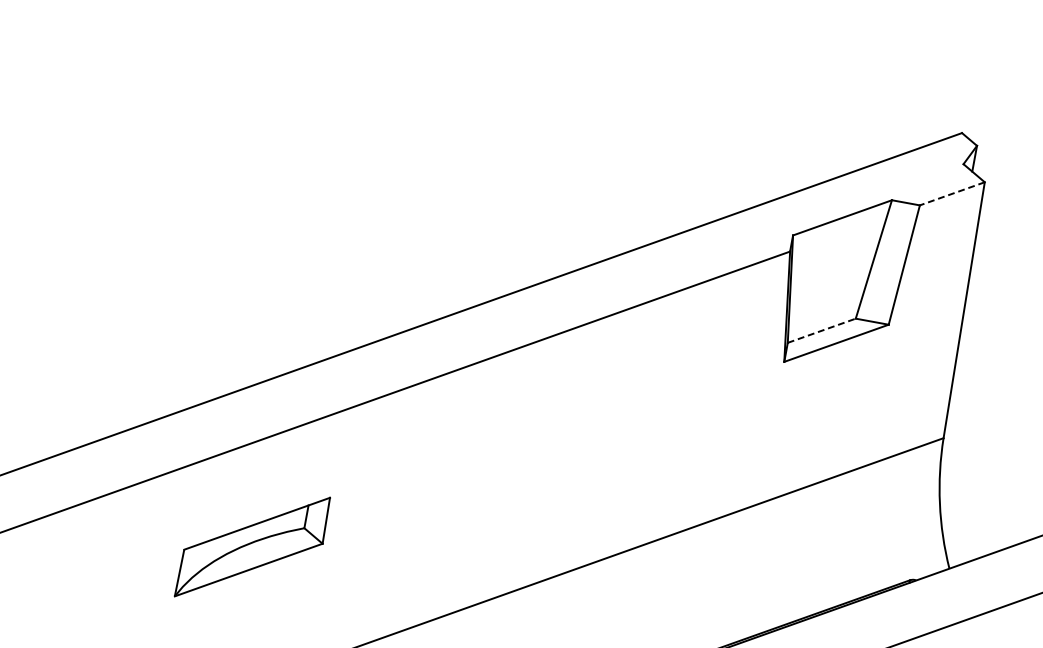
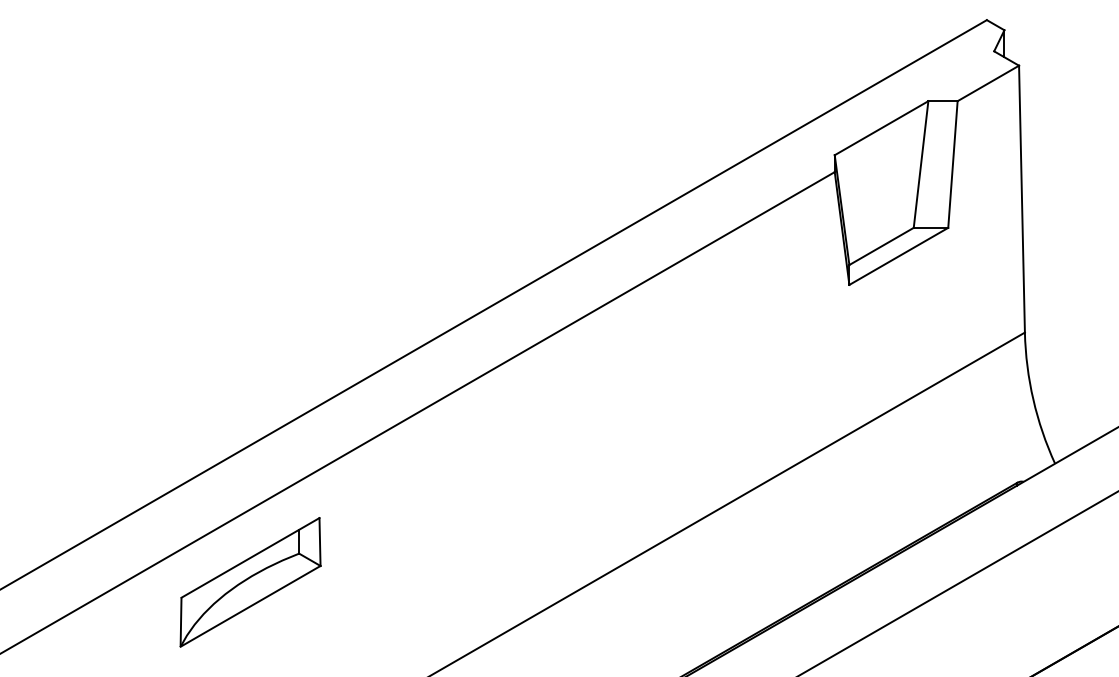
line: (951, 193) -> (987, 83), dashed -> solid
line: (822, 330) -> (882, 246), dashed -> solid
part: (252, 547) -> (250, 582), moved

